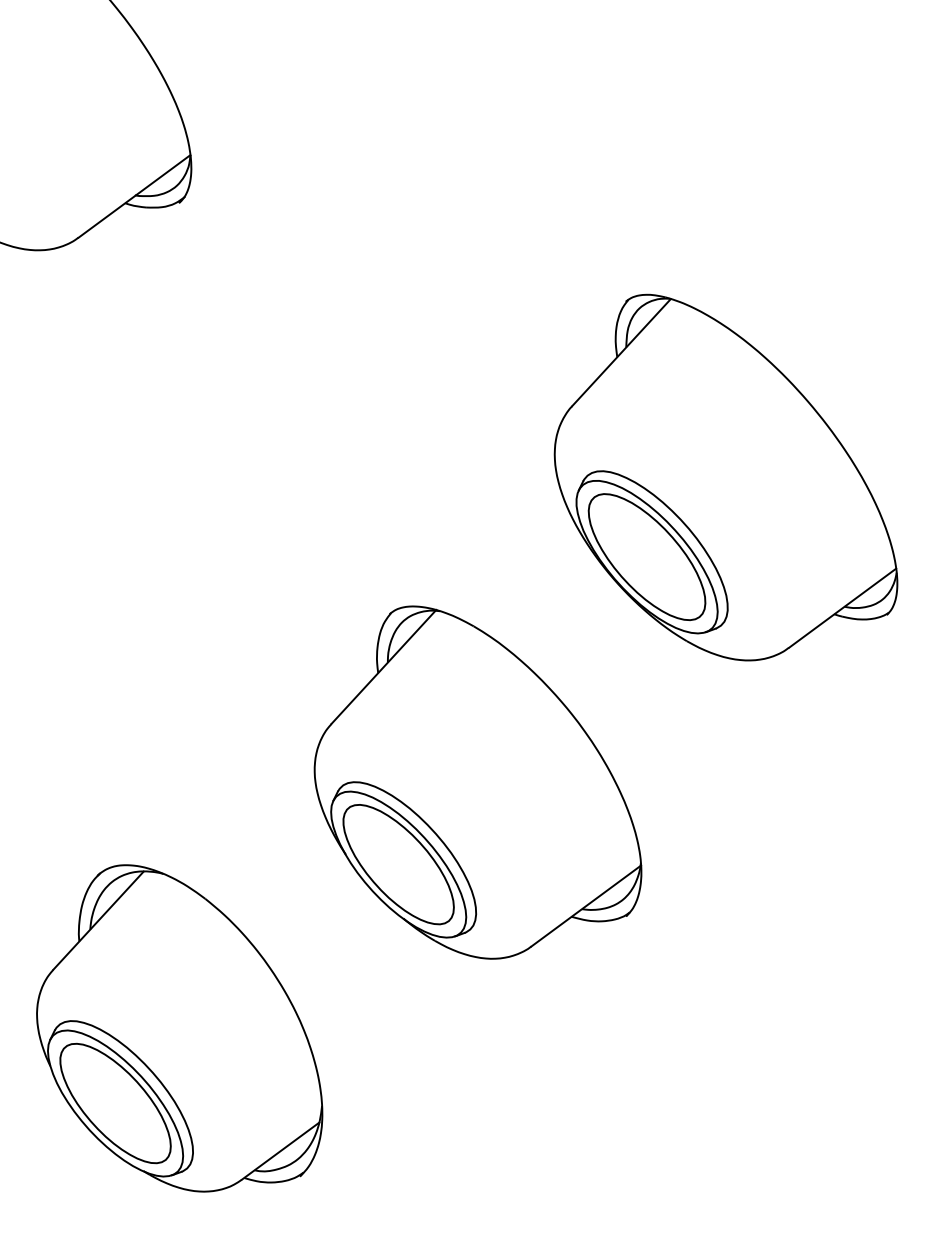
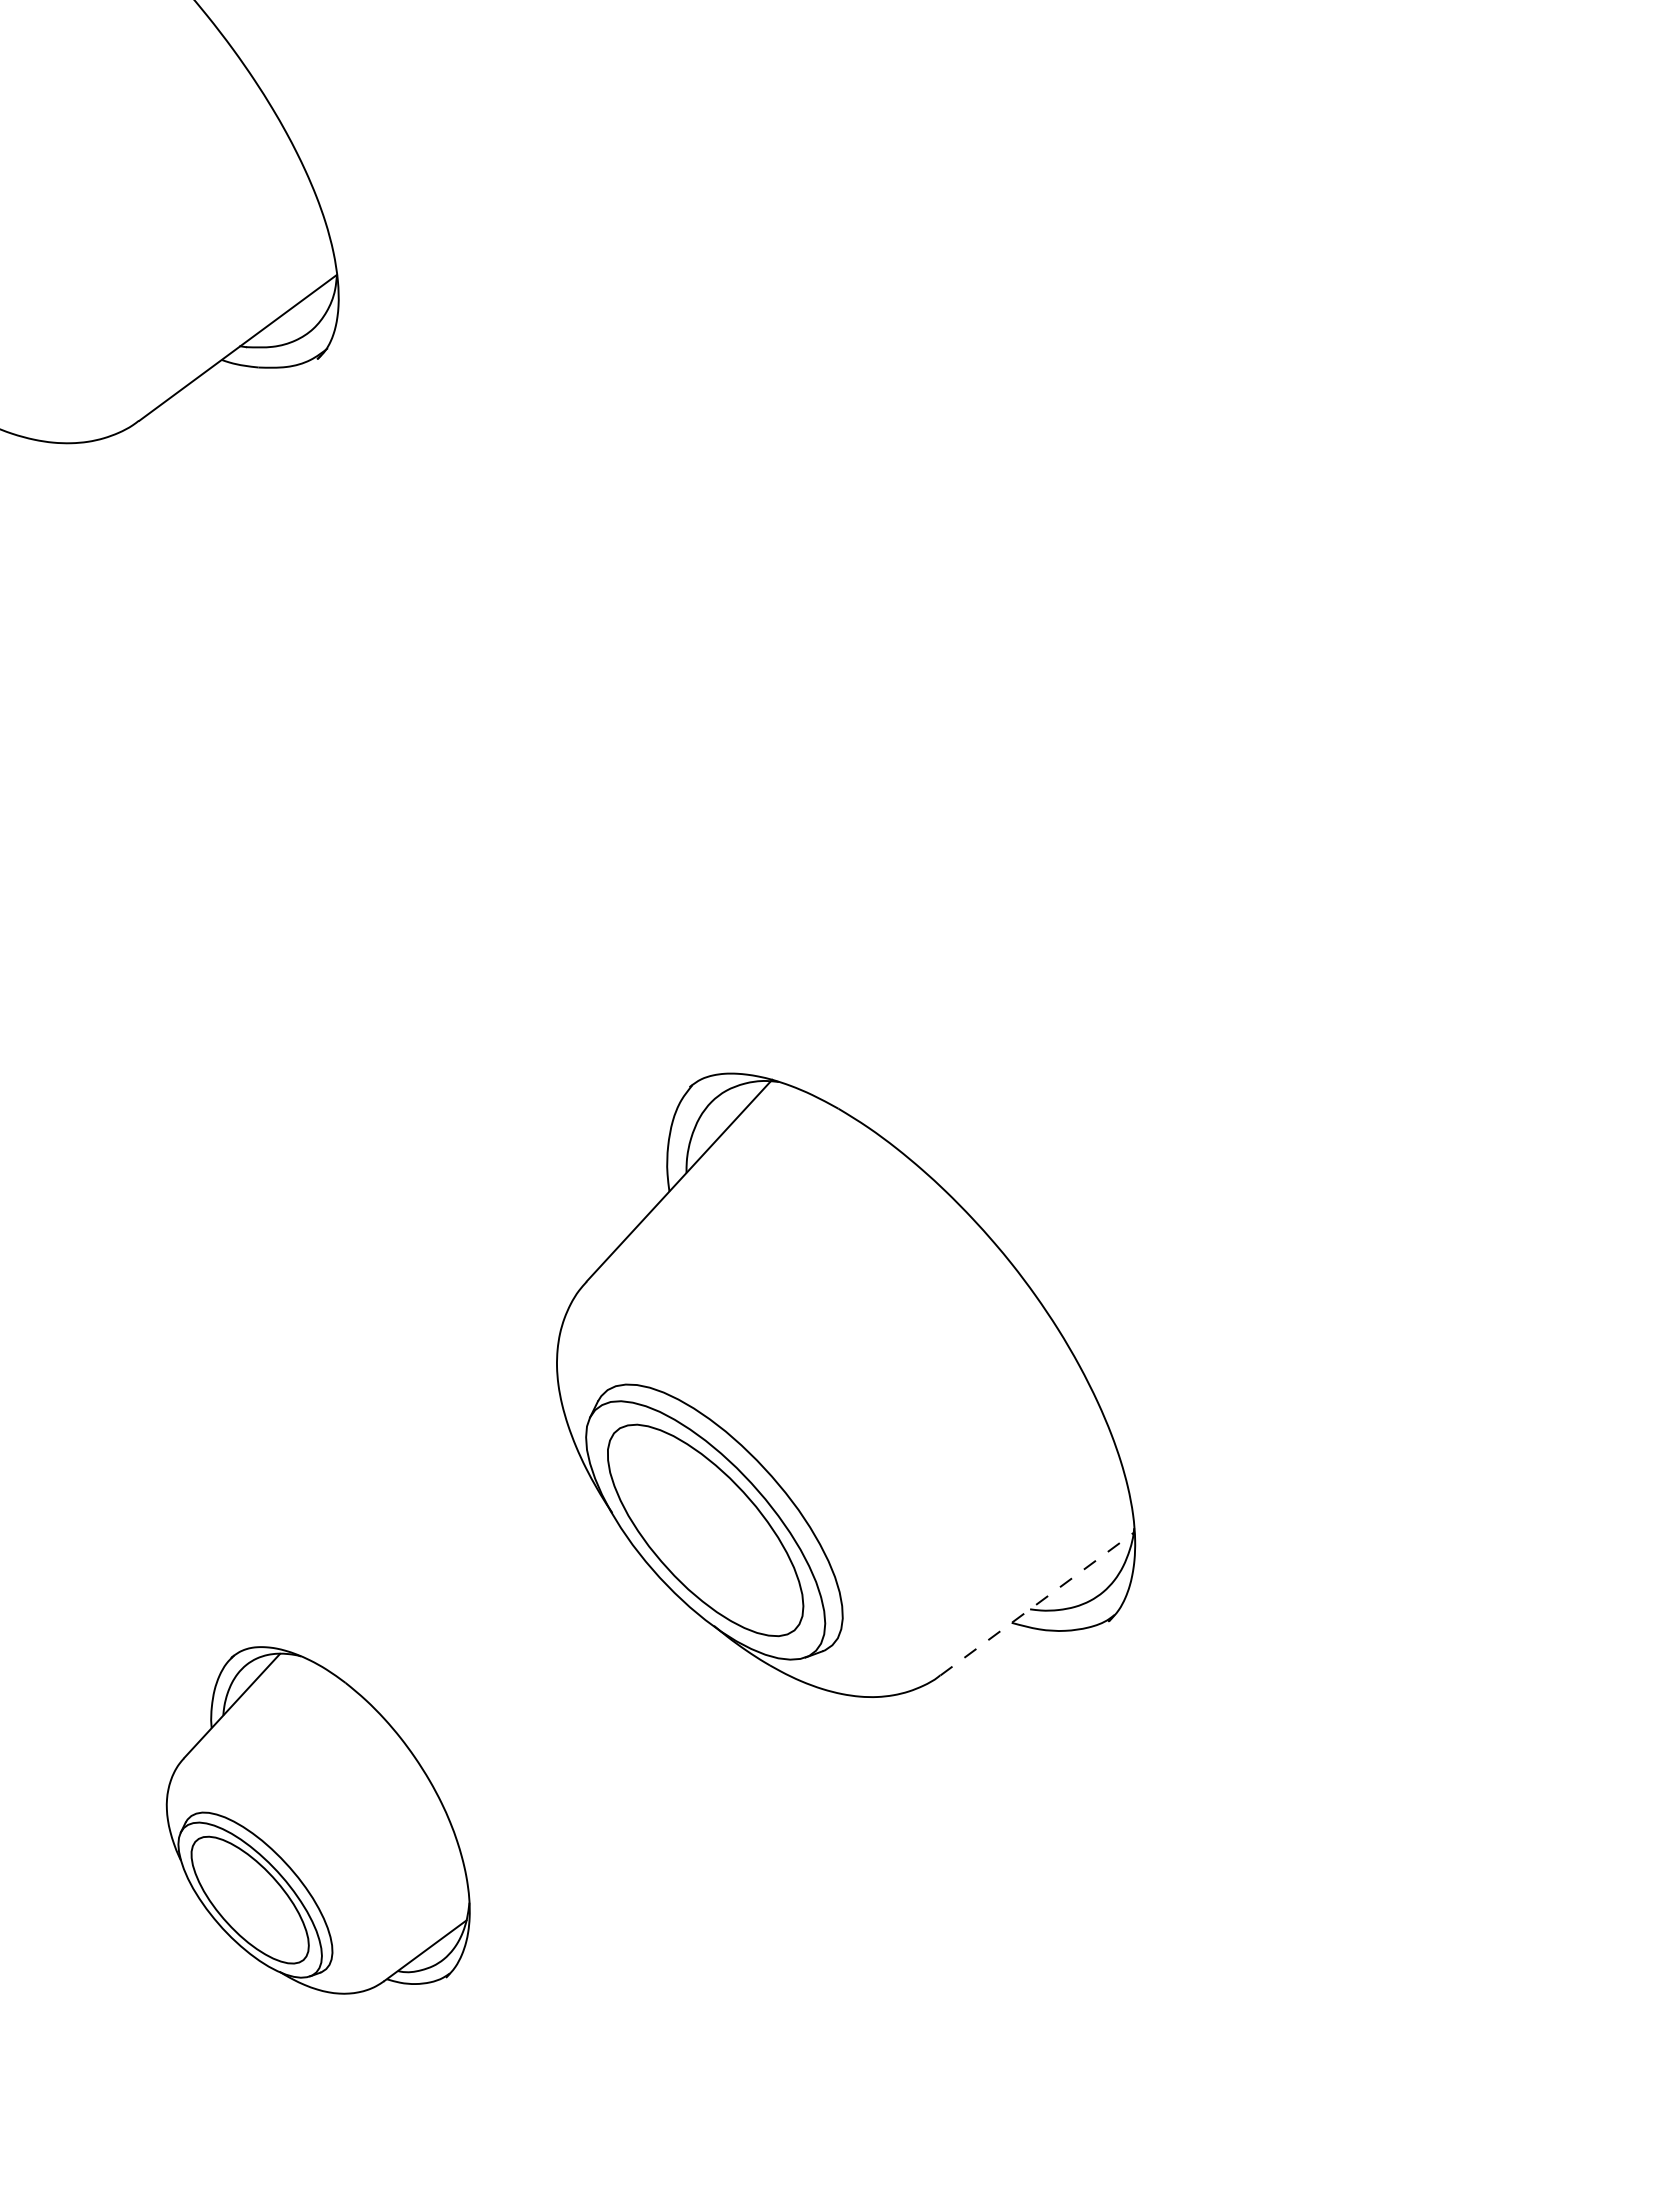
part: (725, 477) -> (1284, 845), removed
line: (586, 905) -> (1038, 1602), solid -> dashed
part: (179, 1028) -> (317, 1820), size x0.6

